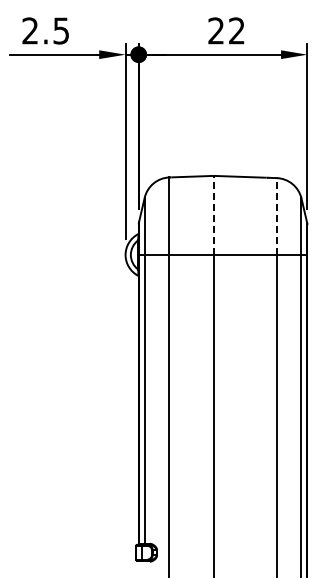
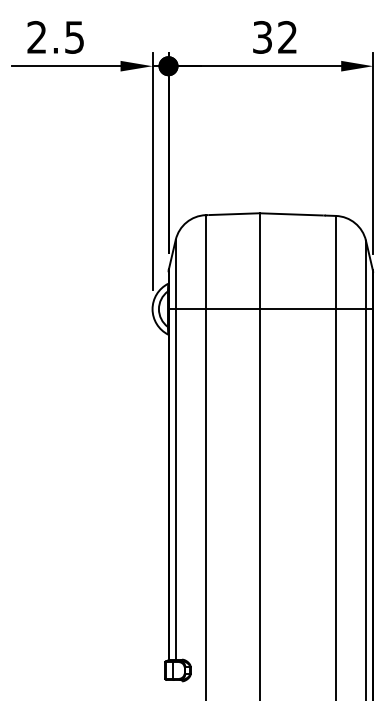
text: (215, 30) -> (261, 36), 22 -> 32
line: (213, 215) -> (259, 261), dashed -> solid
line: (276, 216) -> (335, 262), dashed -> solid

